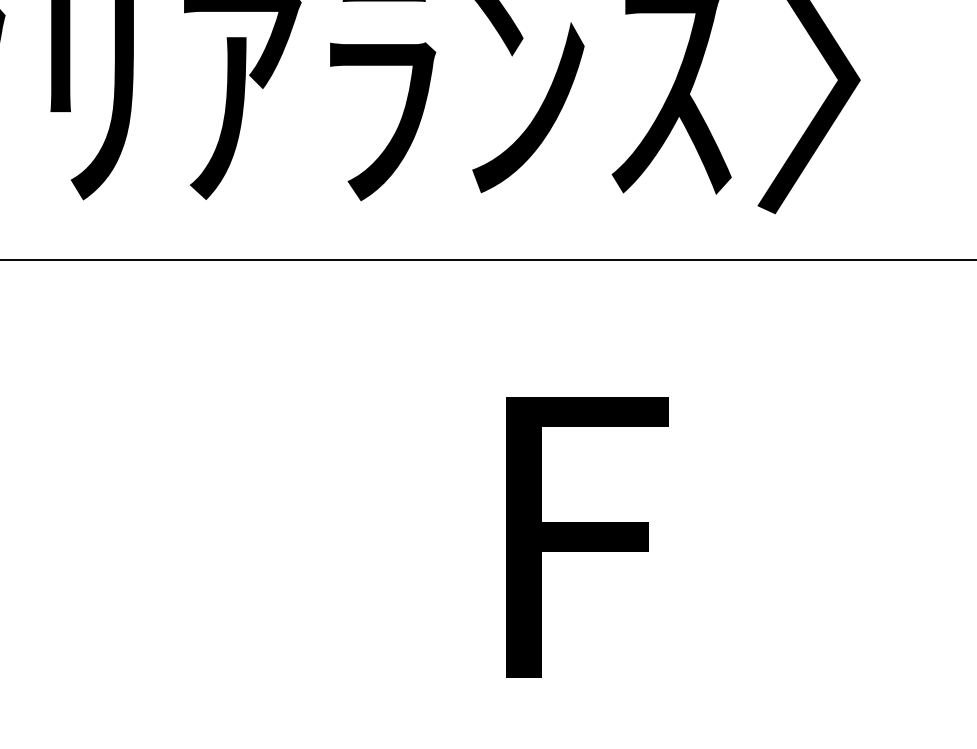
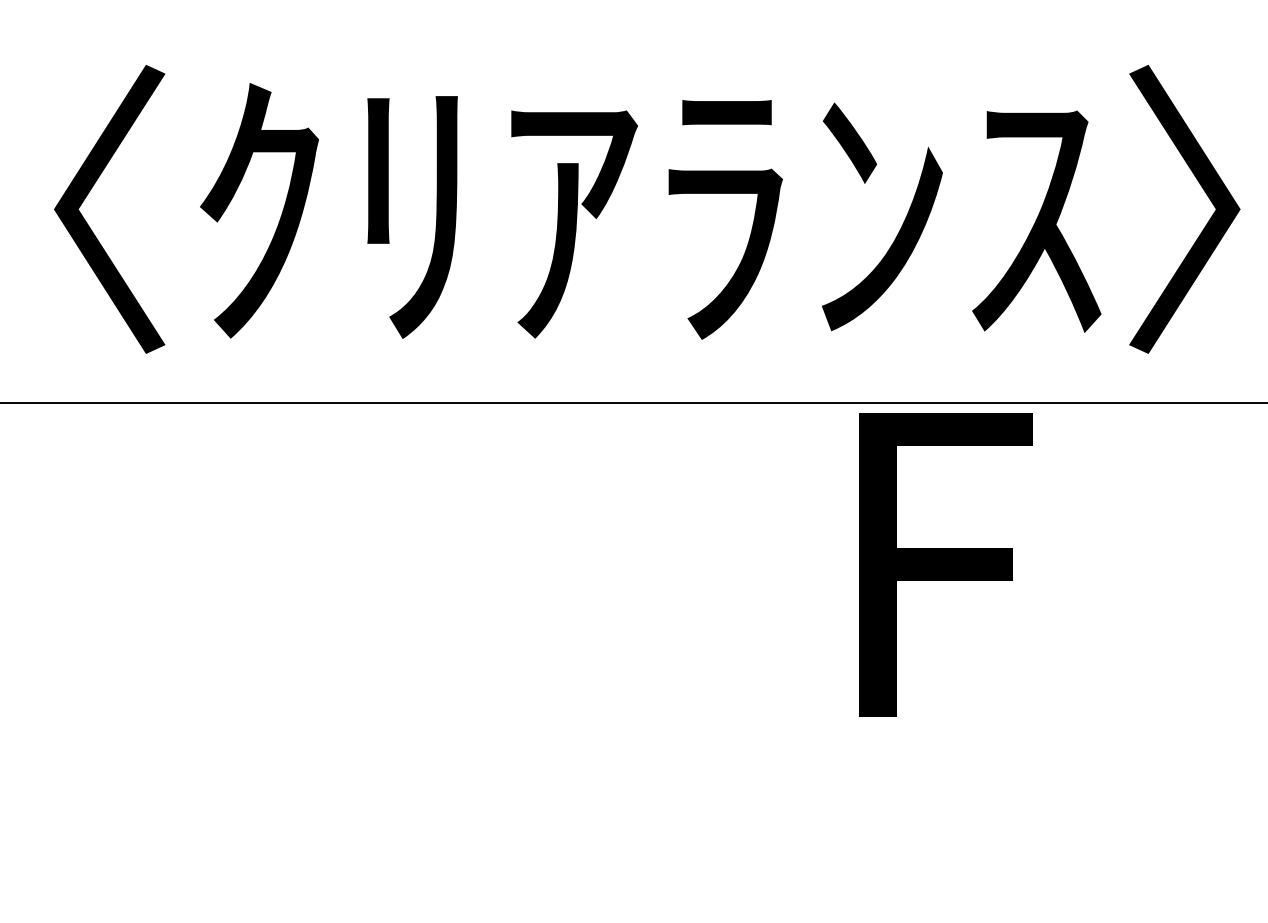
text: (586, 536) -> (945, 564), moved

